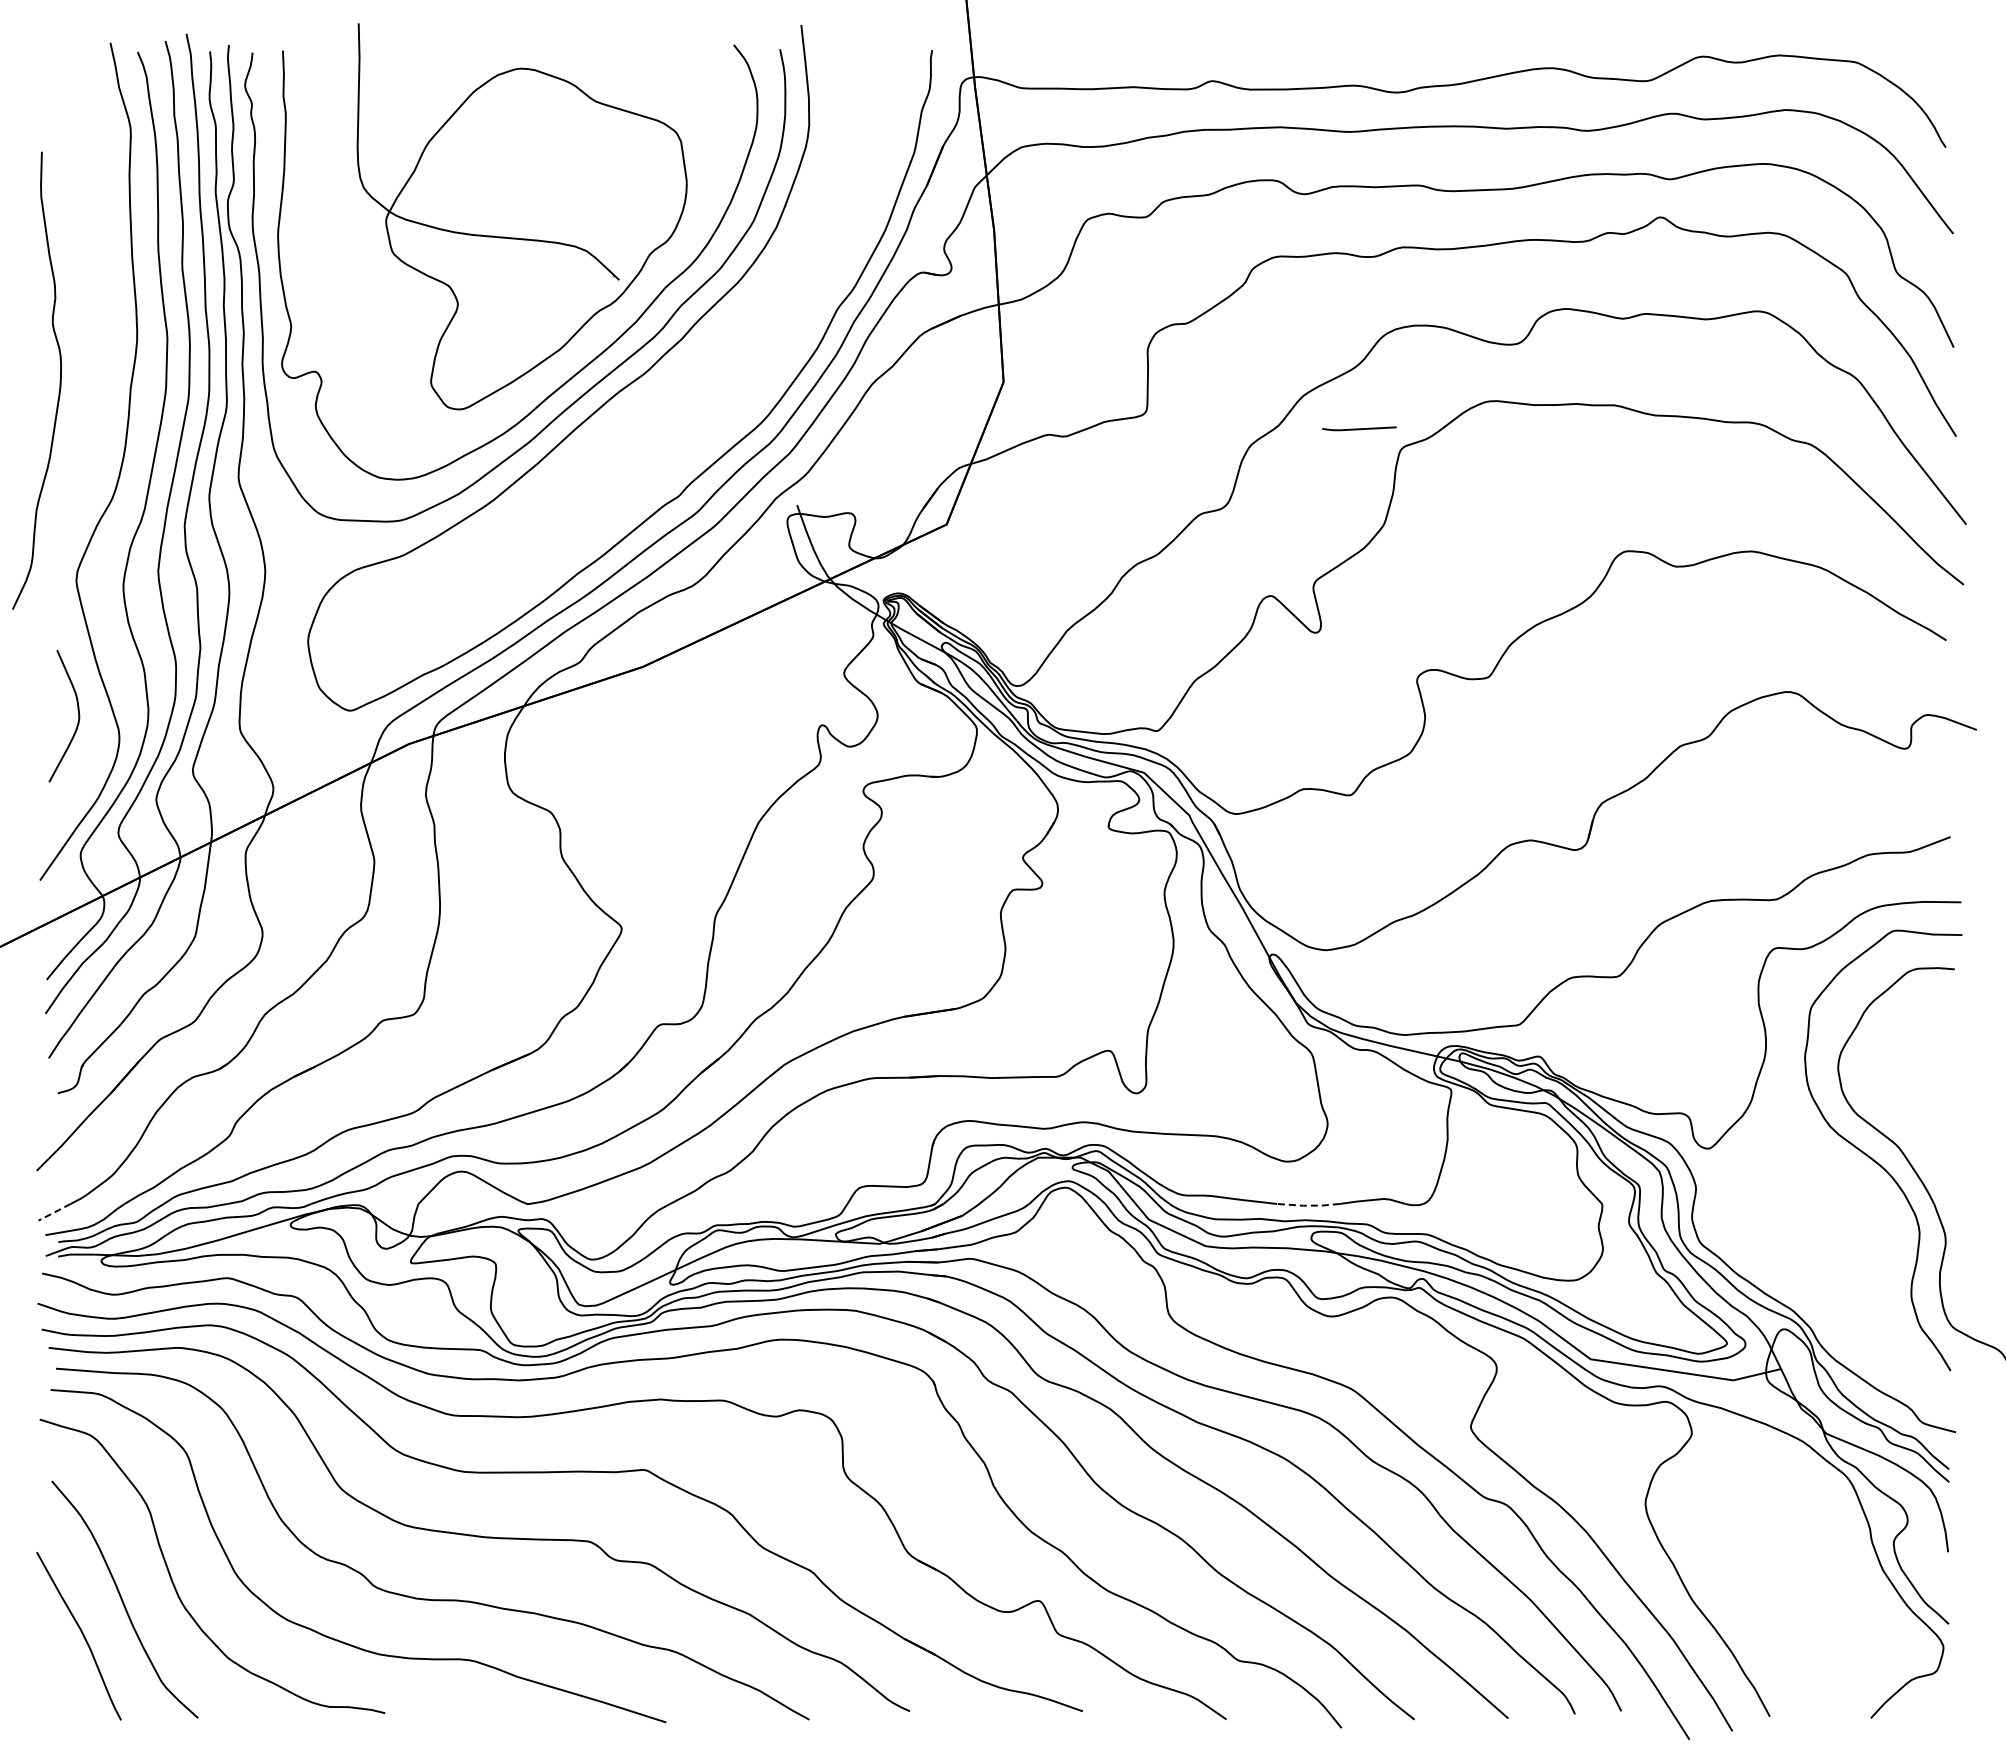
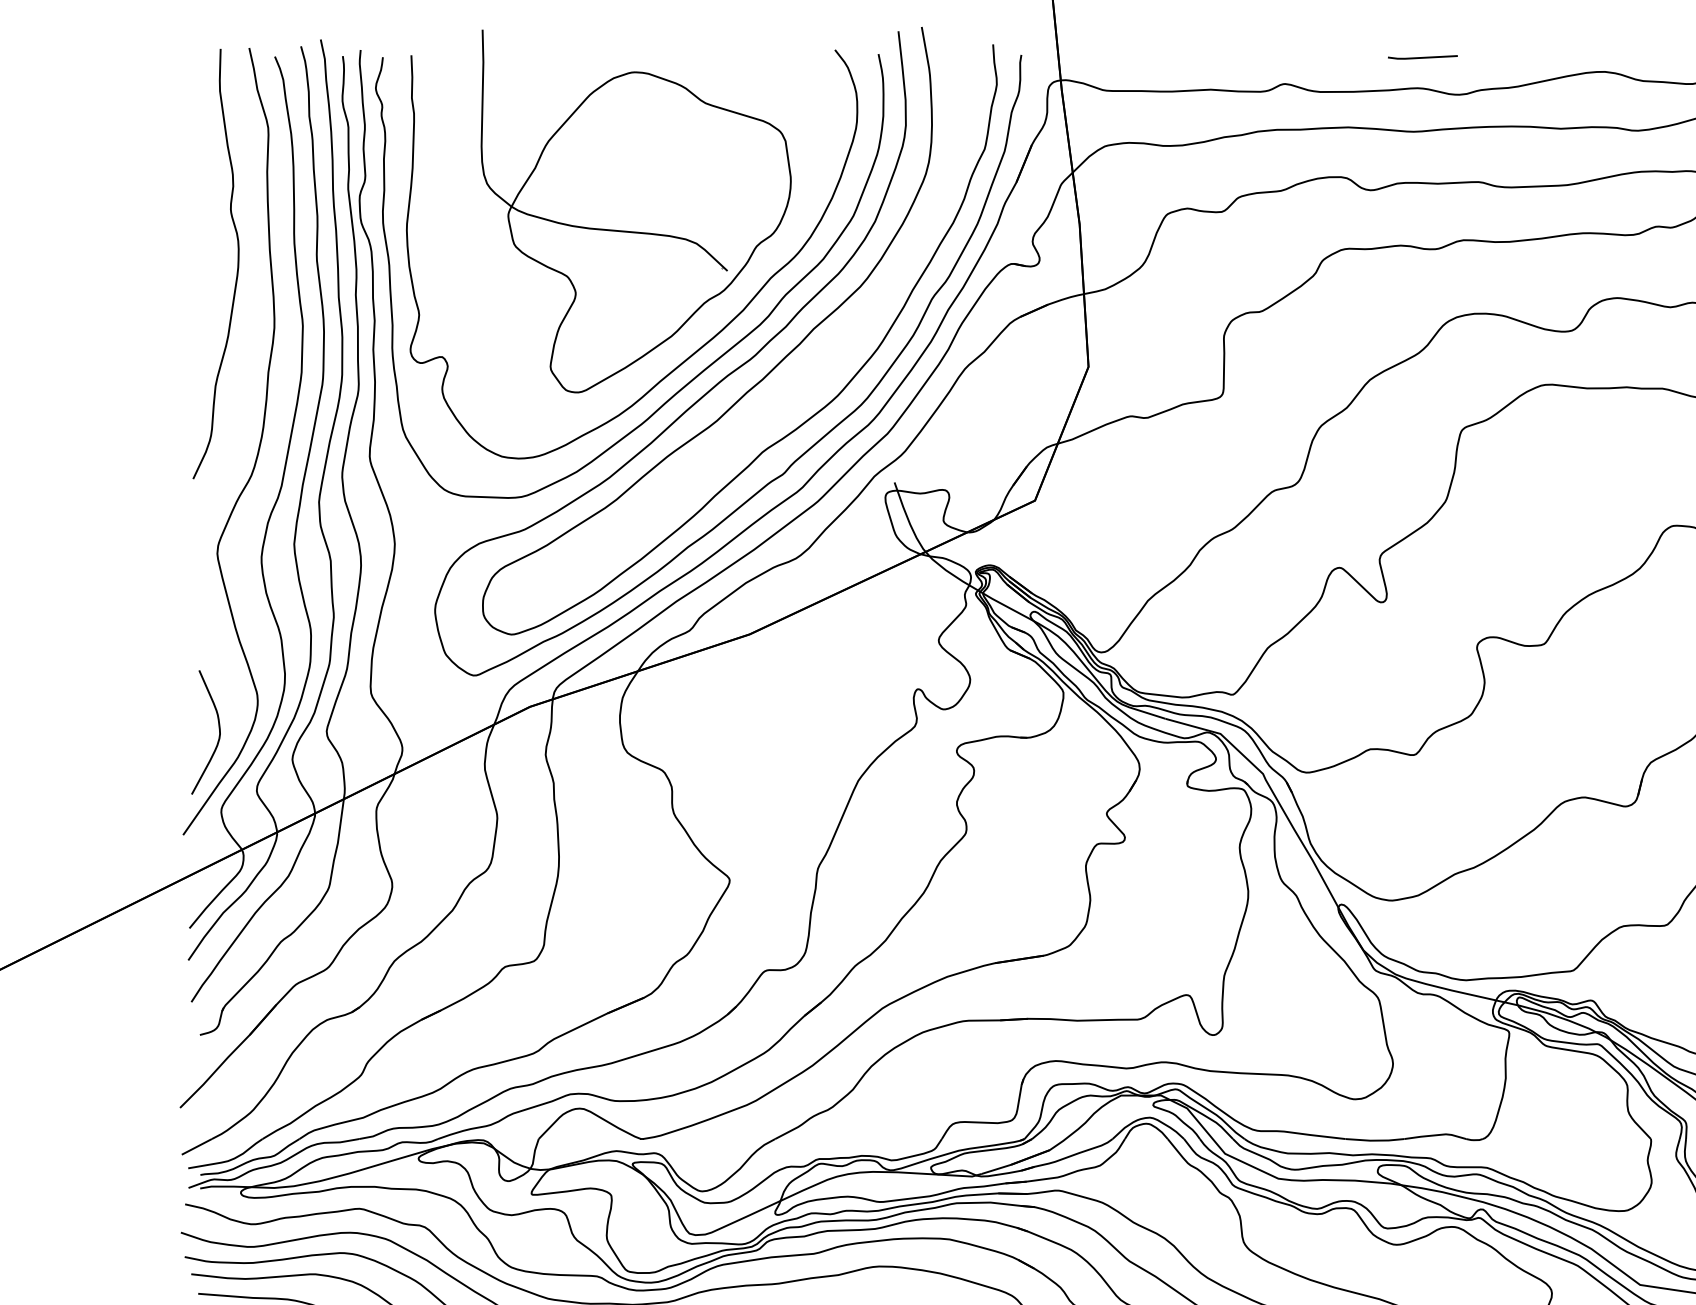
curve: (59, 380) -> (237, 263), moved
curve: (670, 380) -> (775, 365), added
line: (1359, 428) -> (1422, 57), moved
curve: (77, 721) -> (218, 737), moved
line: (1308, 1205) -> (1375, 1140), dashed -> solid
line: (54, 1212) -> (196, 1147), dashed -> solid

